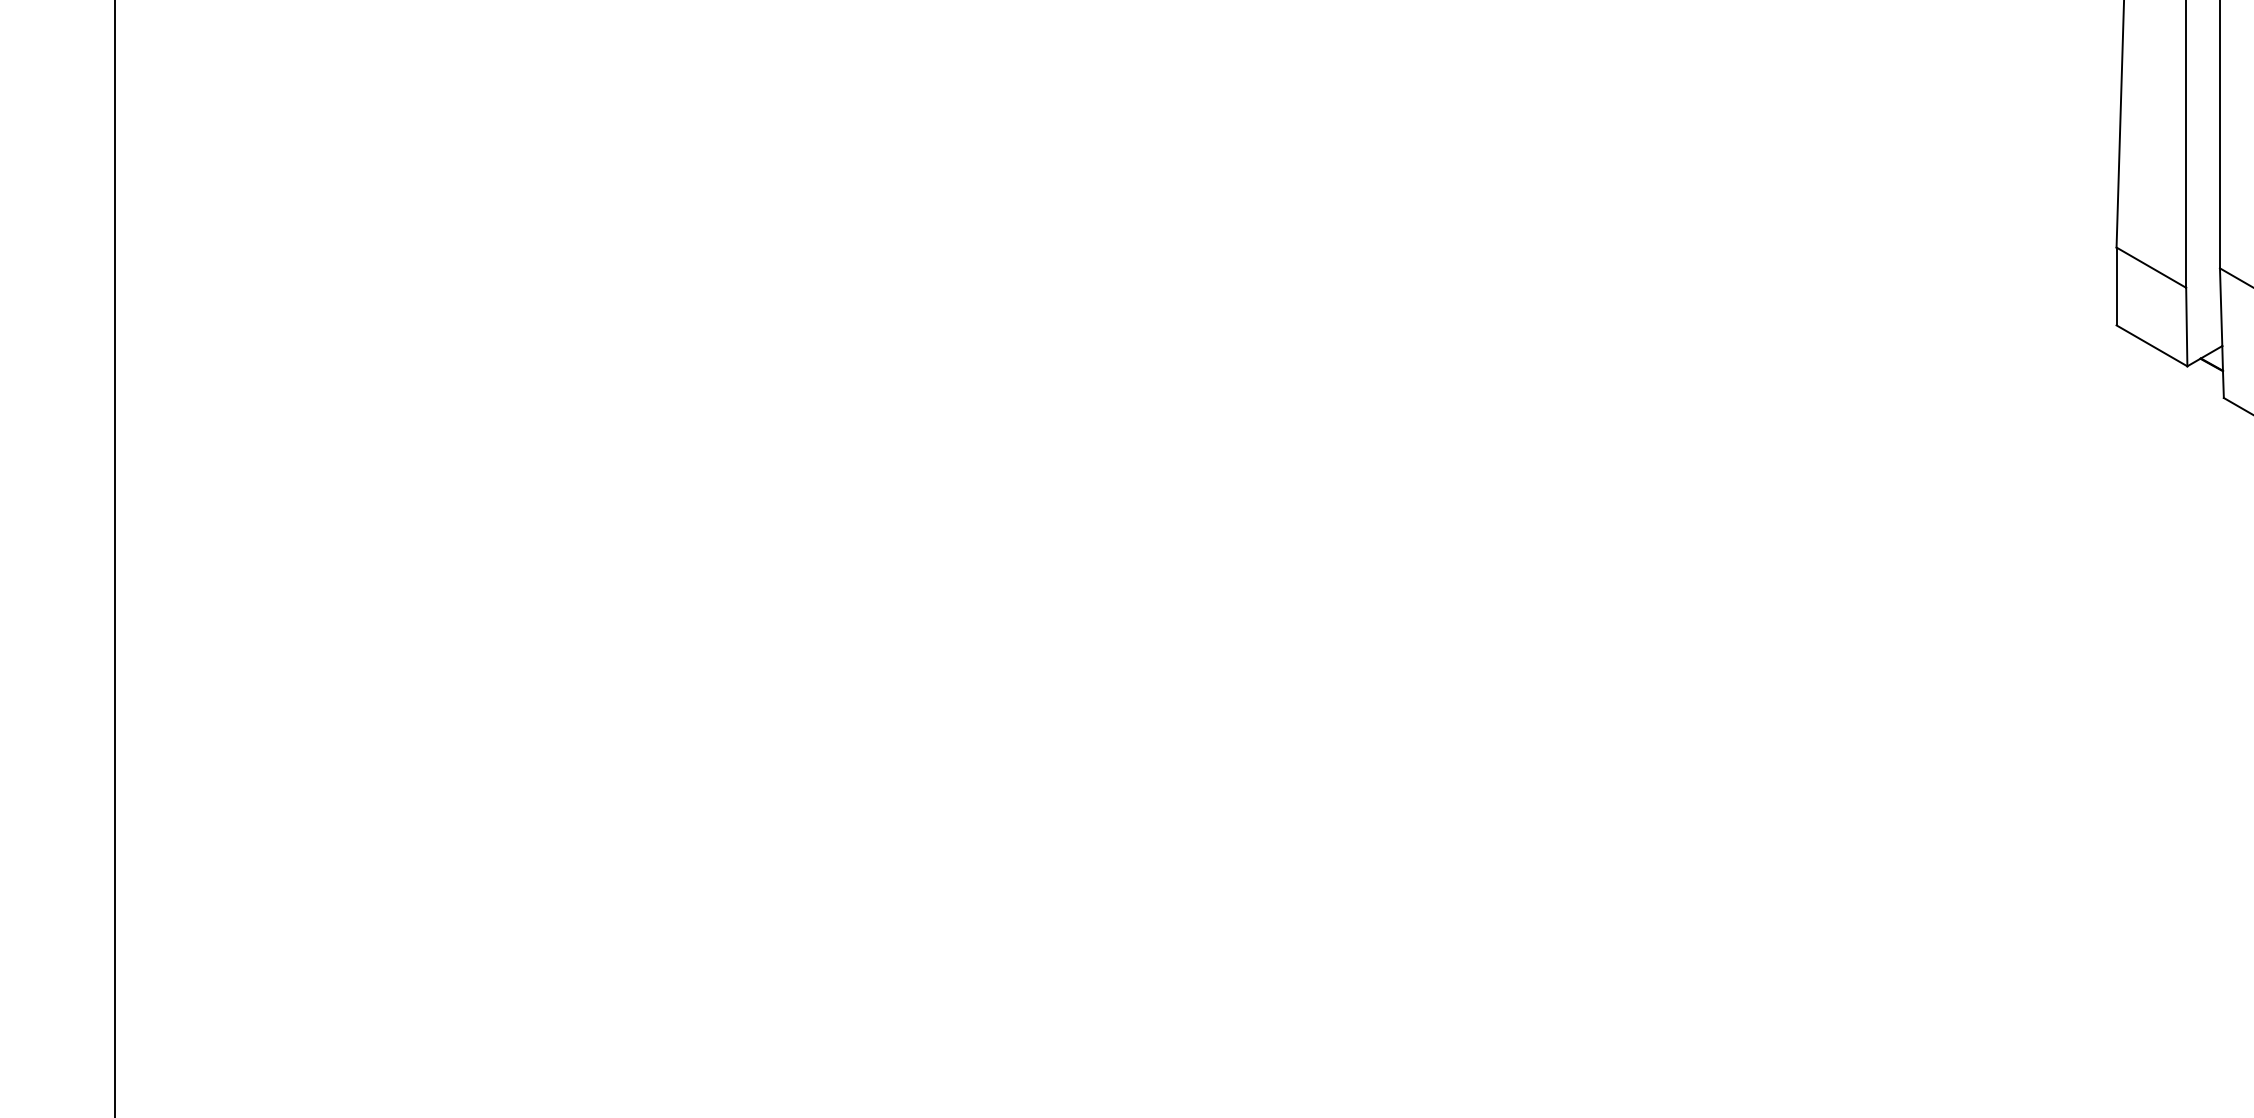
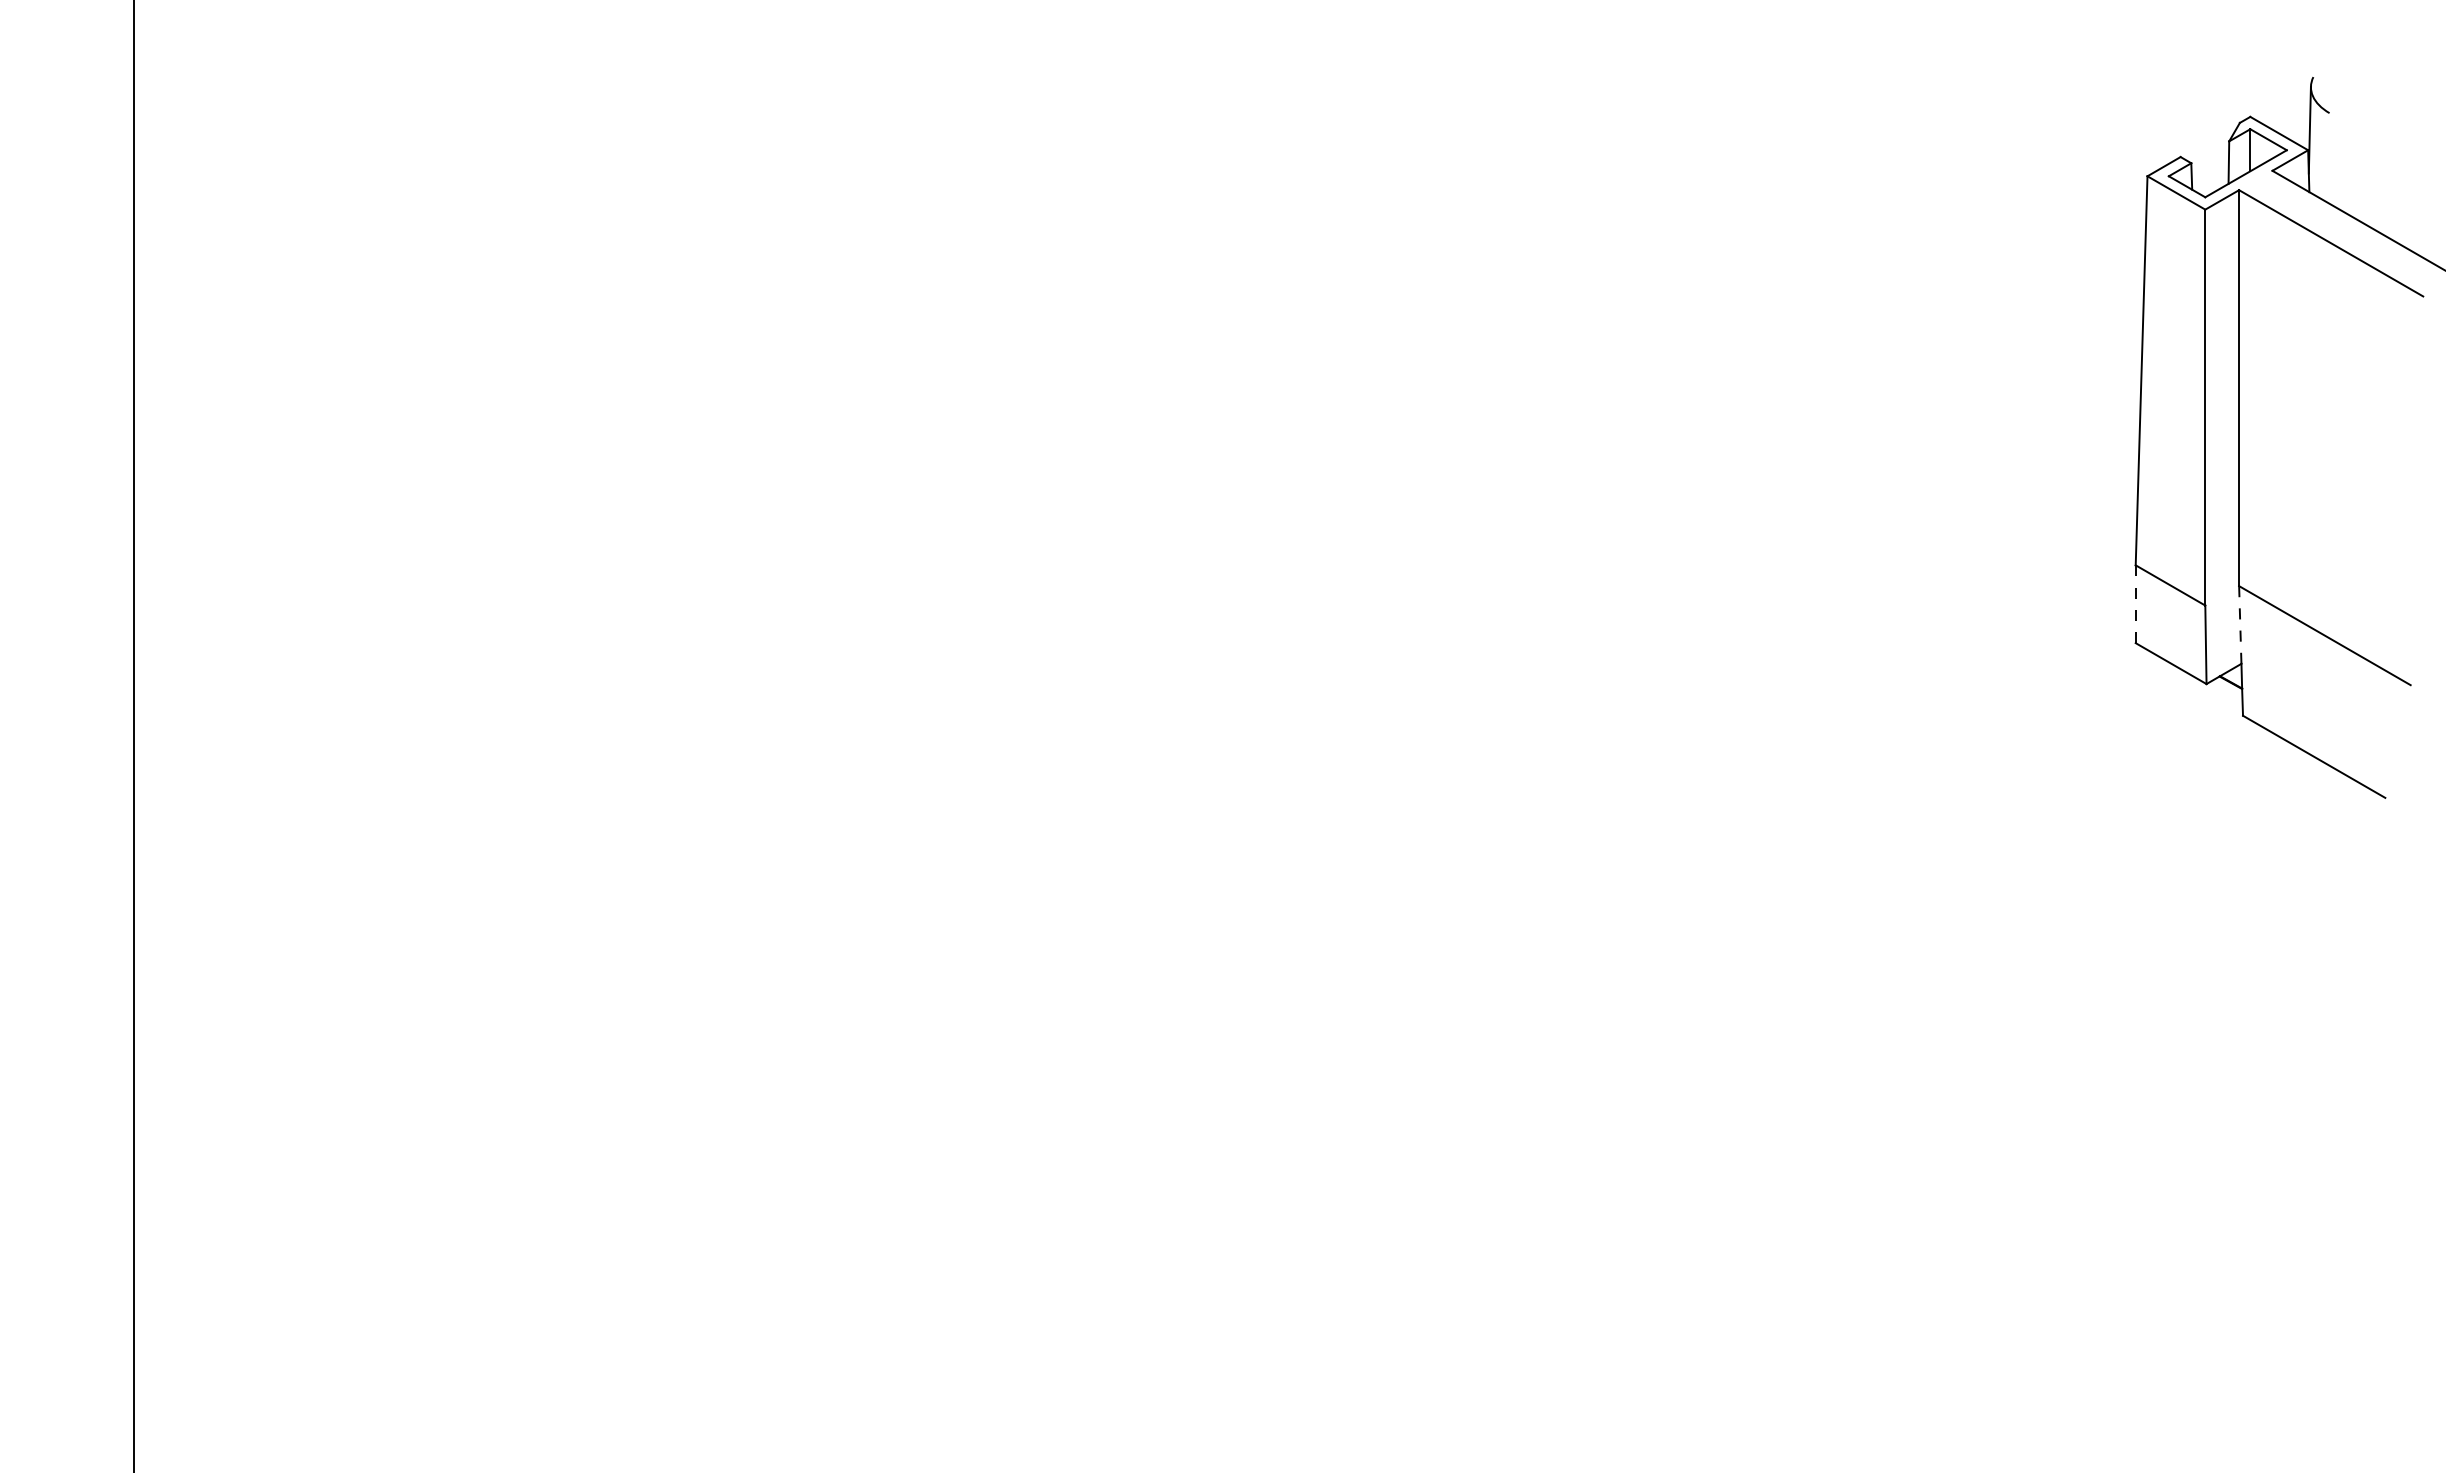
line: (2116, 286) -> (2135, 604), solid -> dashed
line: (2221, 306) -> (2240, 624), solid -> dashed

